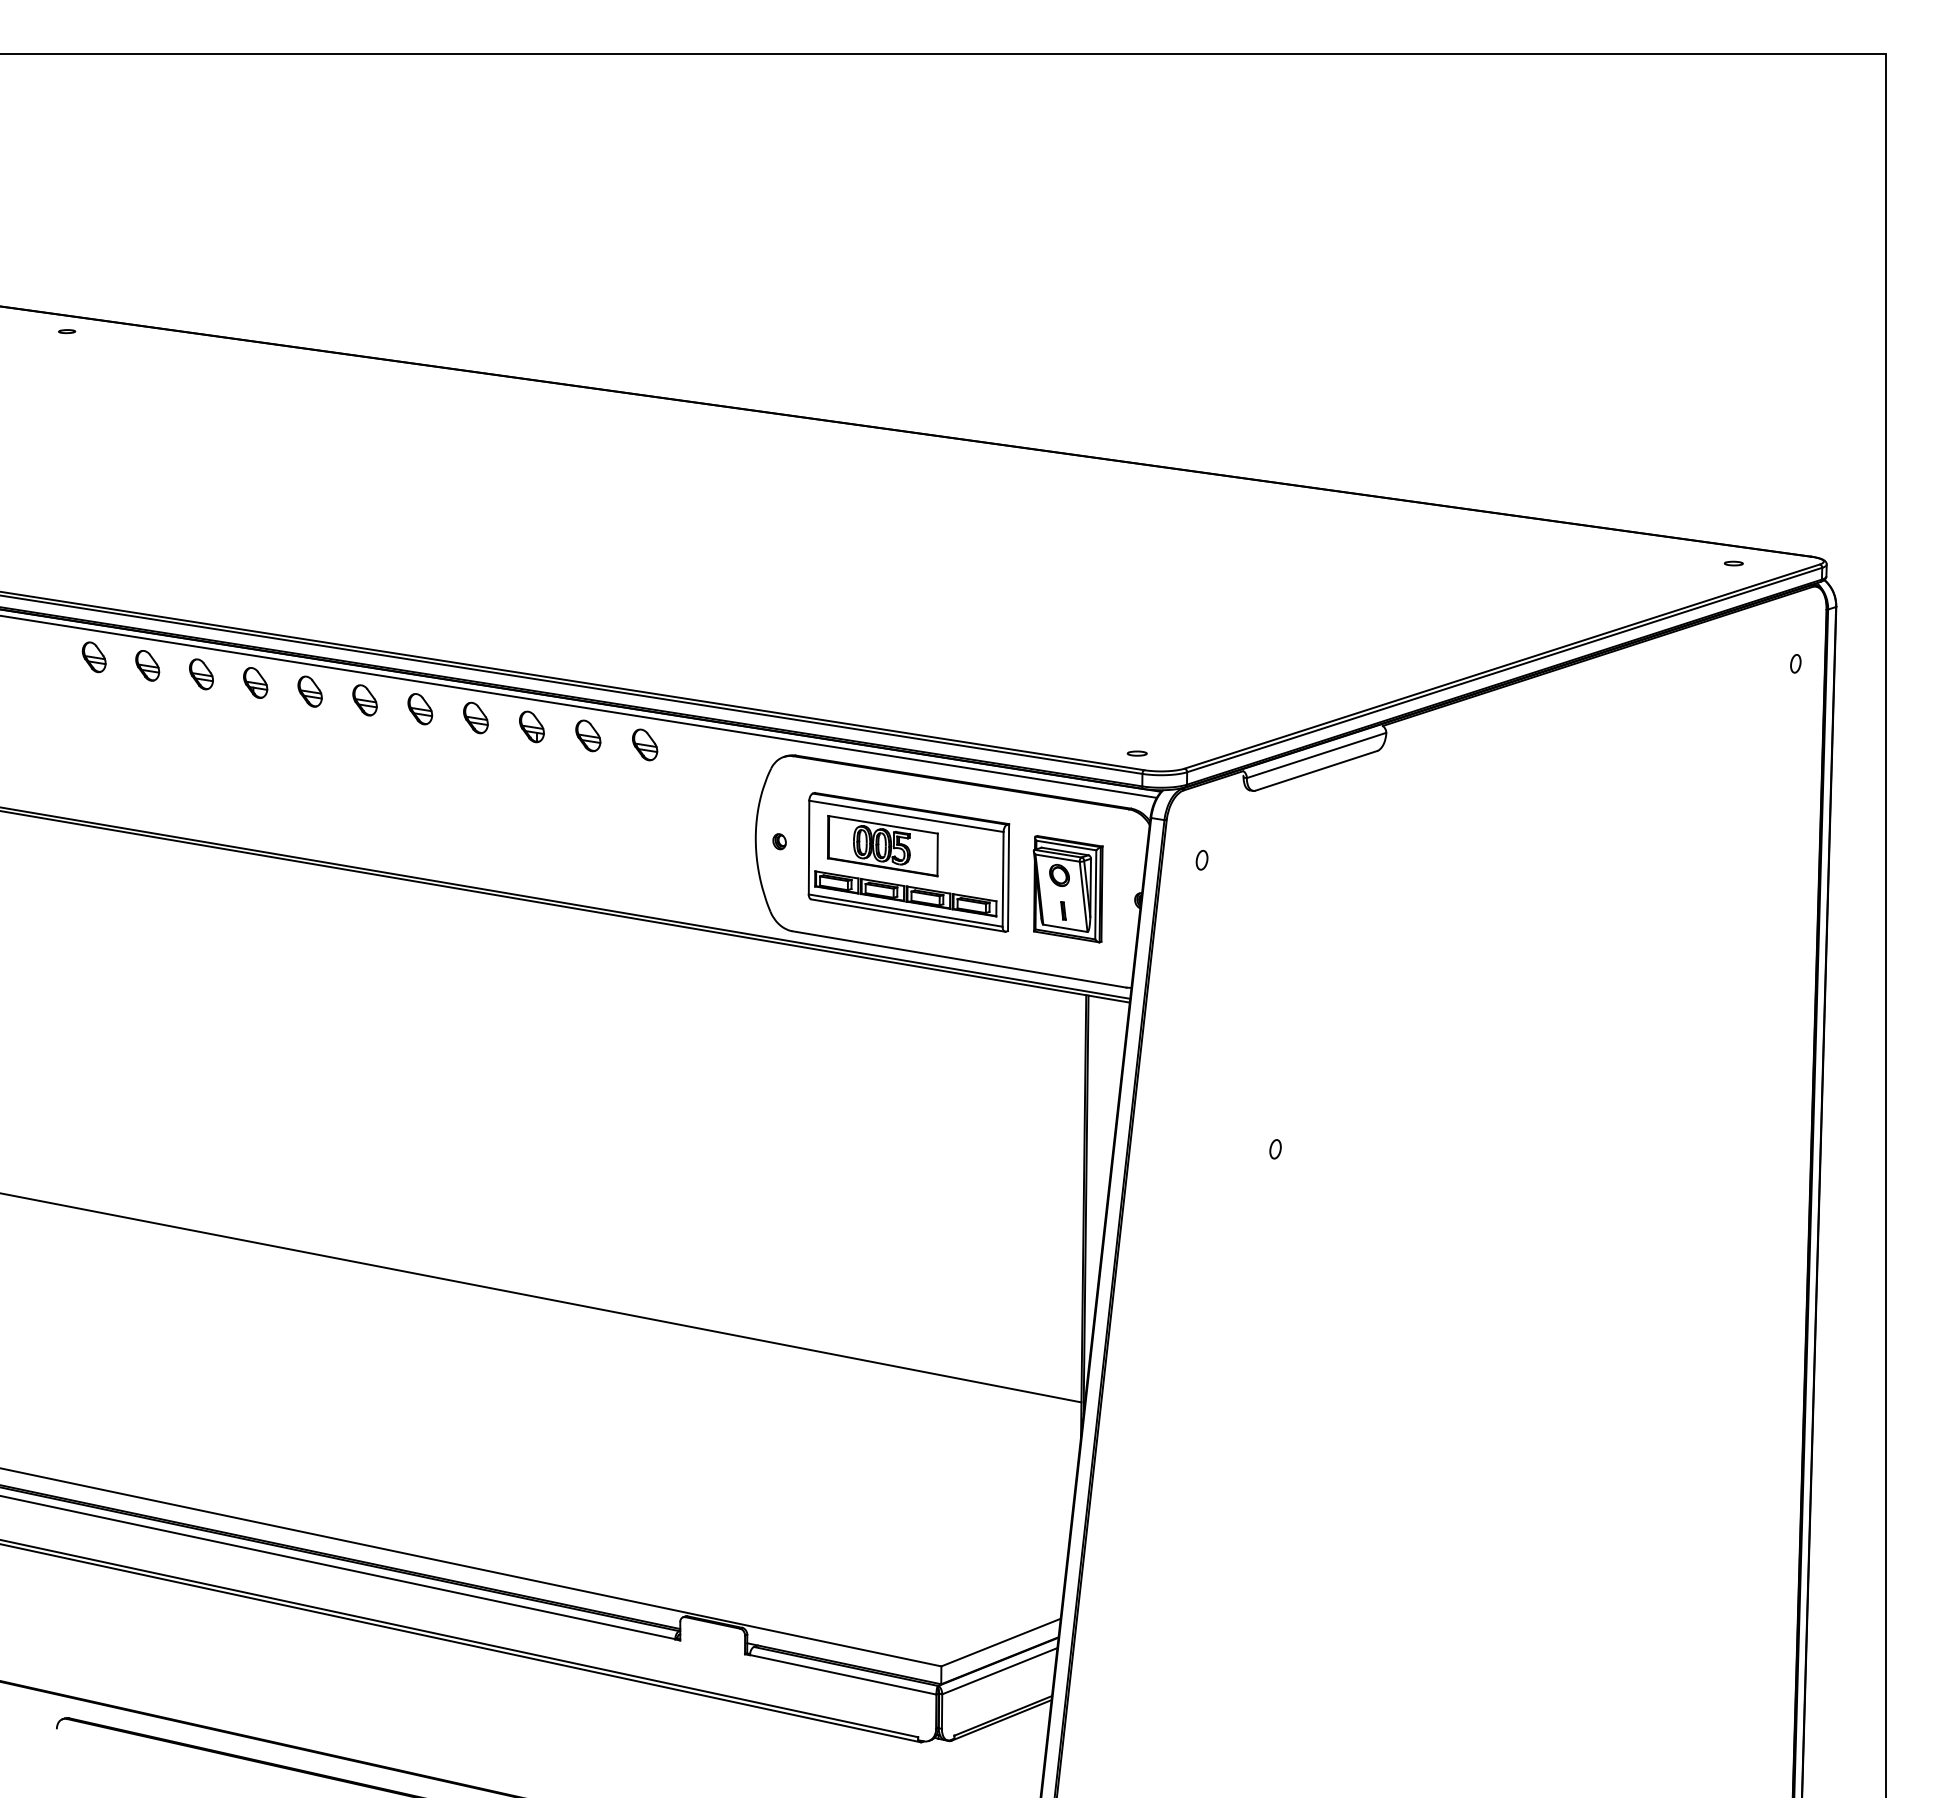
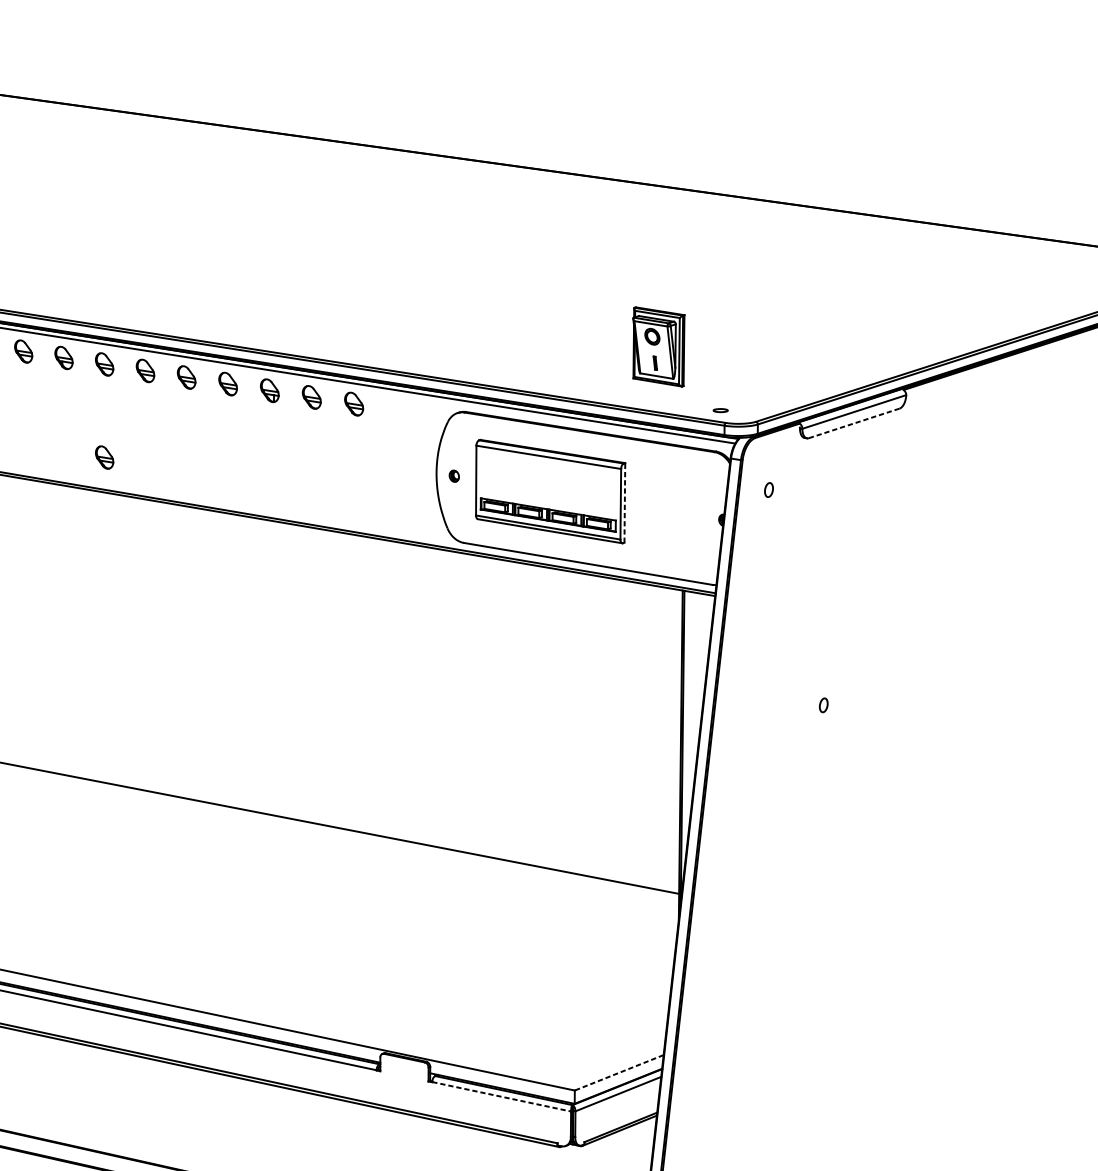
line: (1316, 770) -> (854, 423), solid -> dashed
part: (309, 816) -> (104, 457), added
part: (882, 846) -> (530, 479), removed
line: (1008, 877) -> (624, 502), solid -> dashed
part: (1067, 889) -> (658, 347), moved
line: (1000, 1642) -> (618, 1072), solid -> dashed
line: (843, 1674) -> (501, 1096), solid -> dashed

